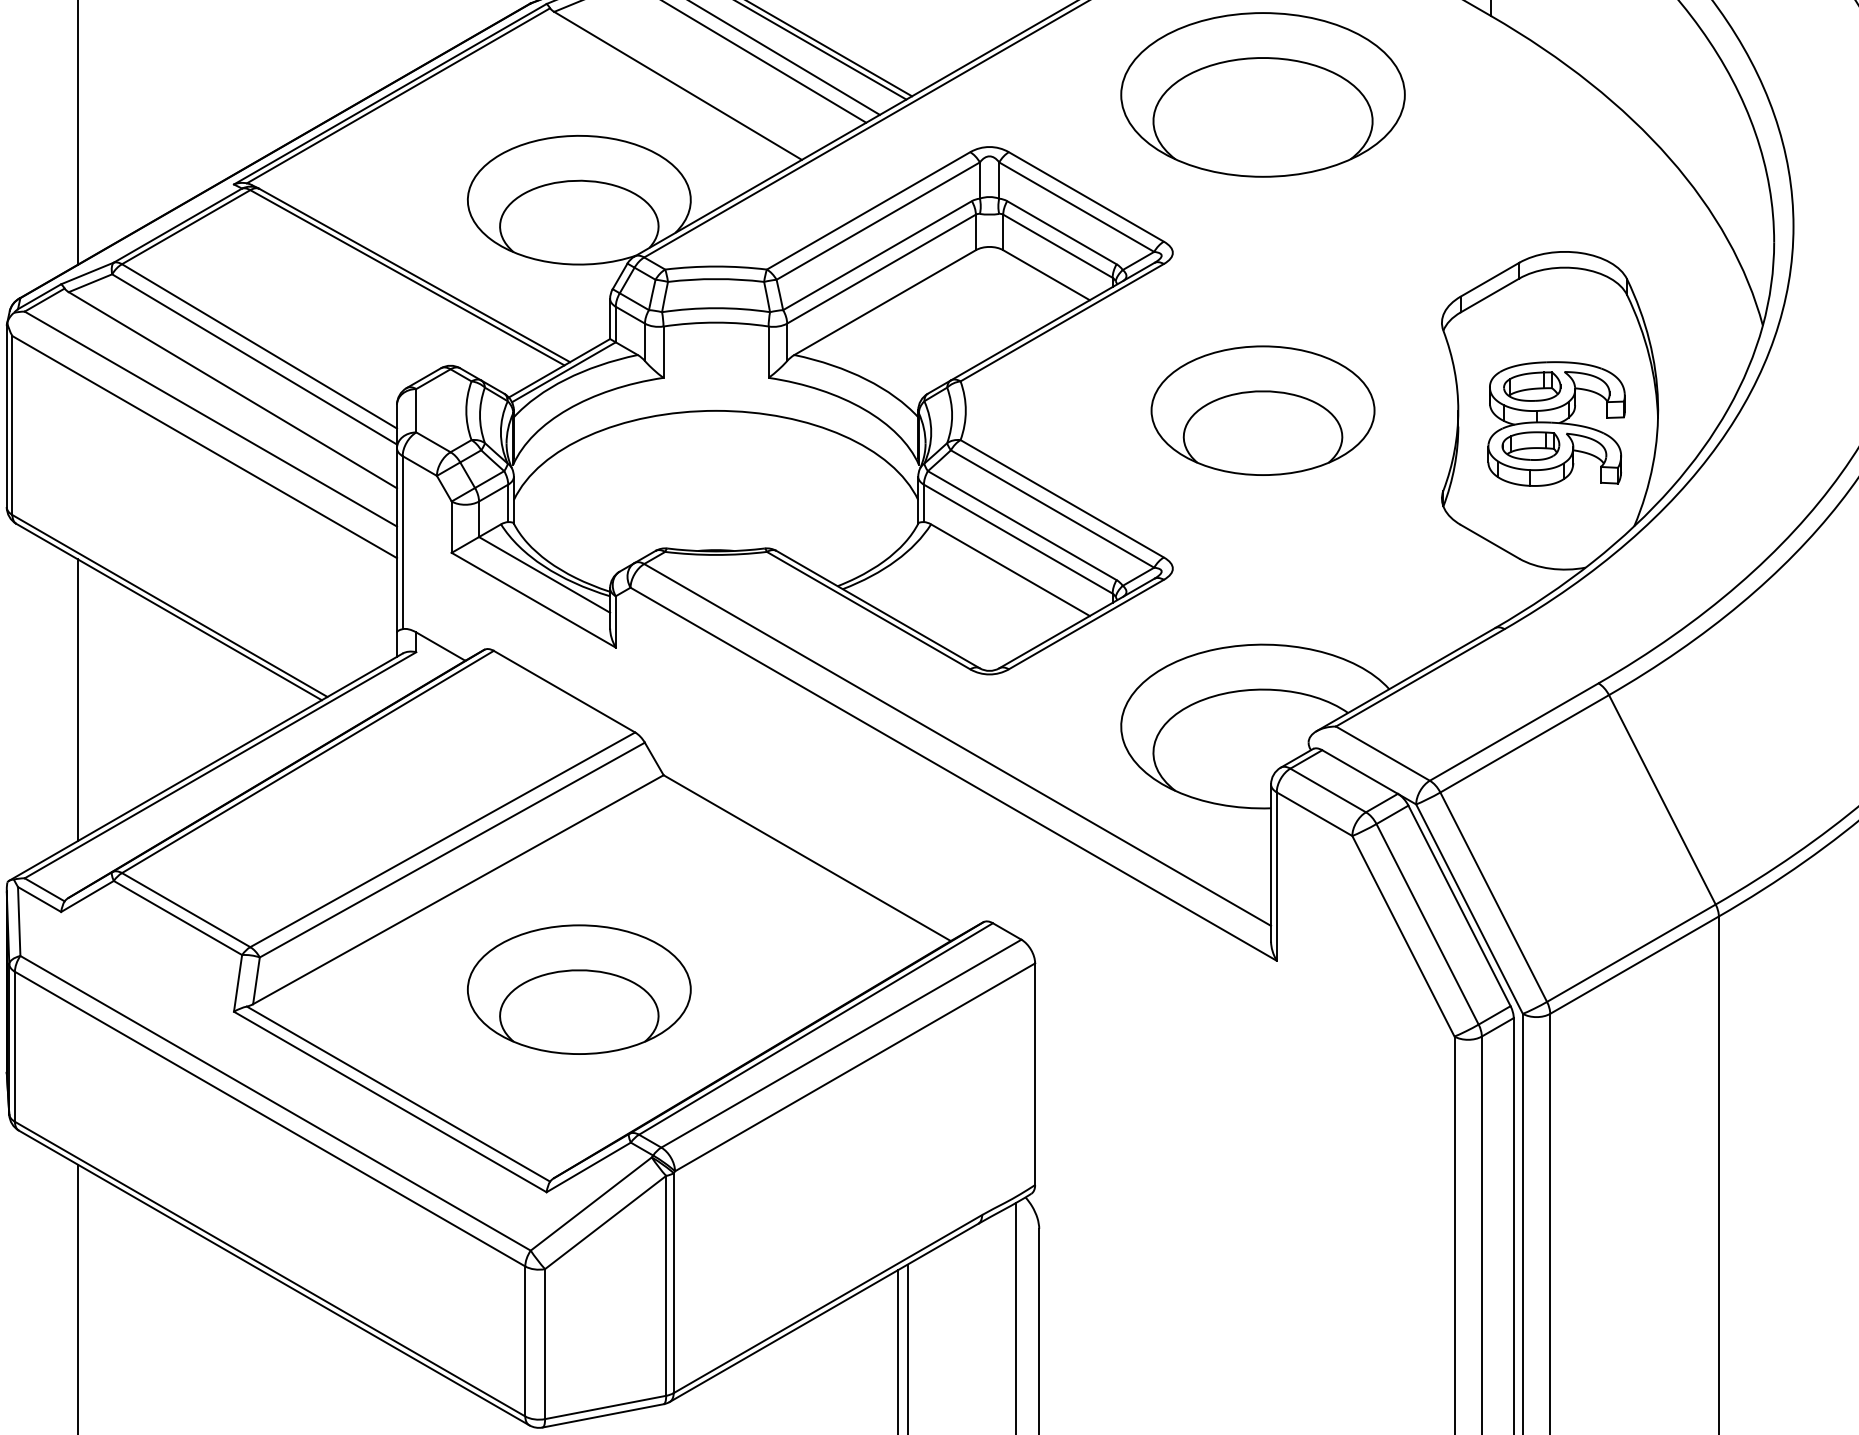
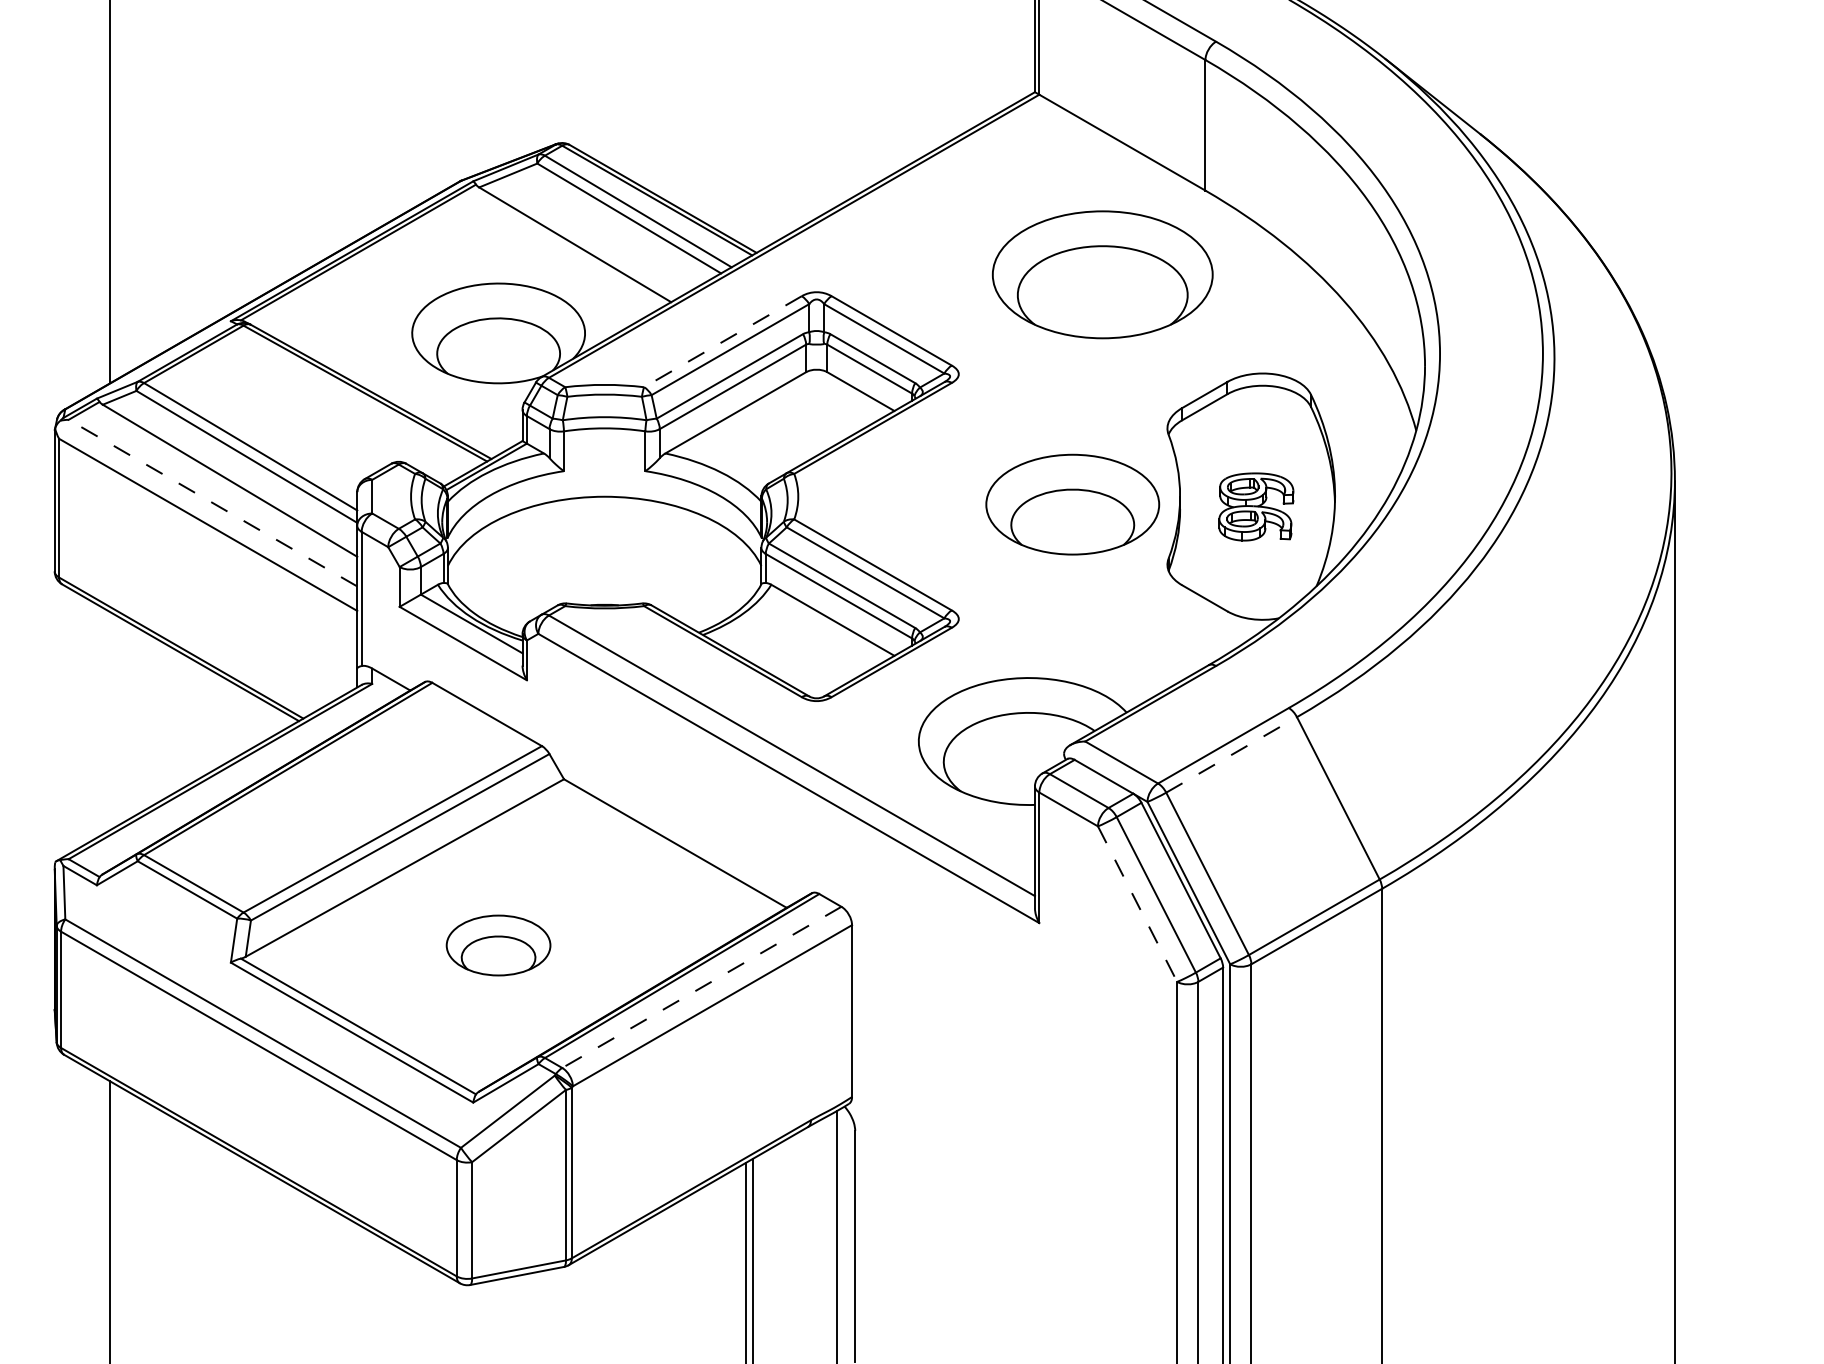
part: (1262, 94) -> (1102, 274), moved
line: (868, 210) -> (722, 341), solid -> dashed
part: (1262, 410) -> (1072, 504), moved
line: (210, 419) -> (212, 503), solid -> dashed
part: (1556, 423) -> (1256, 506), size x0.7
line: (77, 699) -> (109, 720), removed
line: (1525, 743) -> (1232, 754), solid -> dashed
line: (1403, 936) -> (1137, 904), solid -> dashed
part: (579, 989) -> (498, 945), size x0.6
line: (840, 1043) -> (701, 987), solid -> dashed

